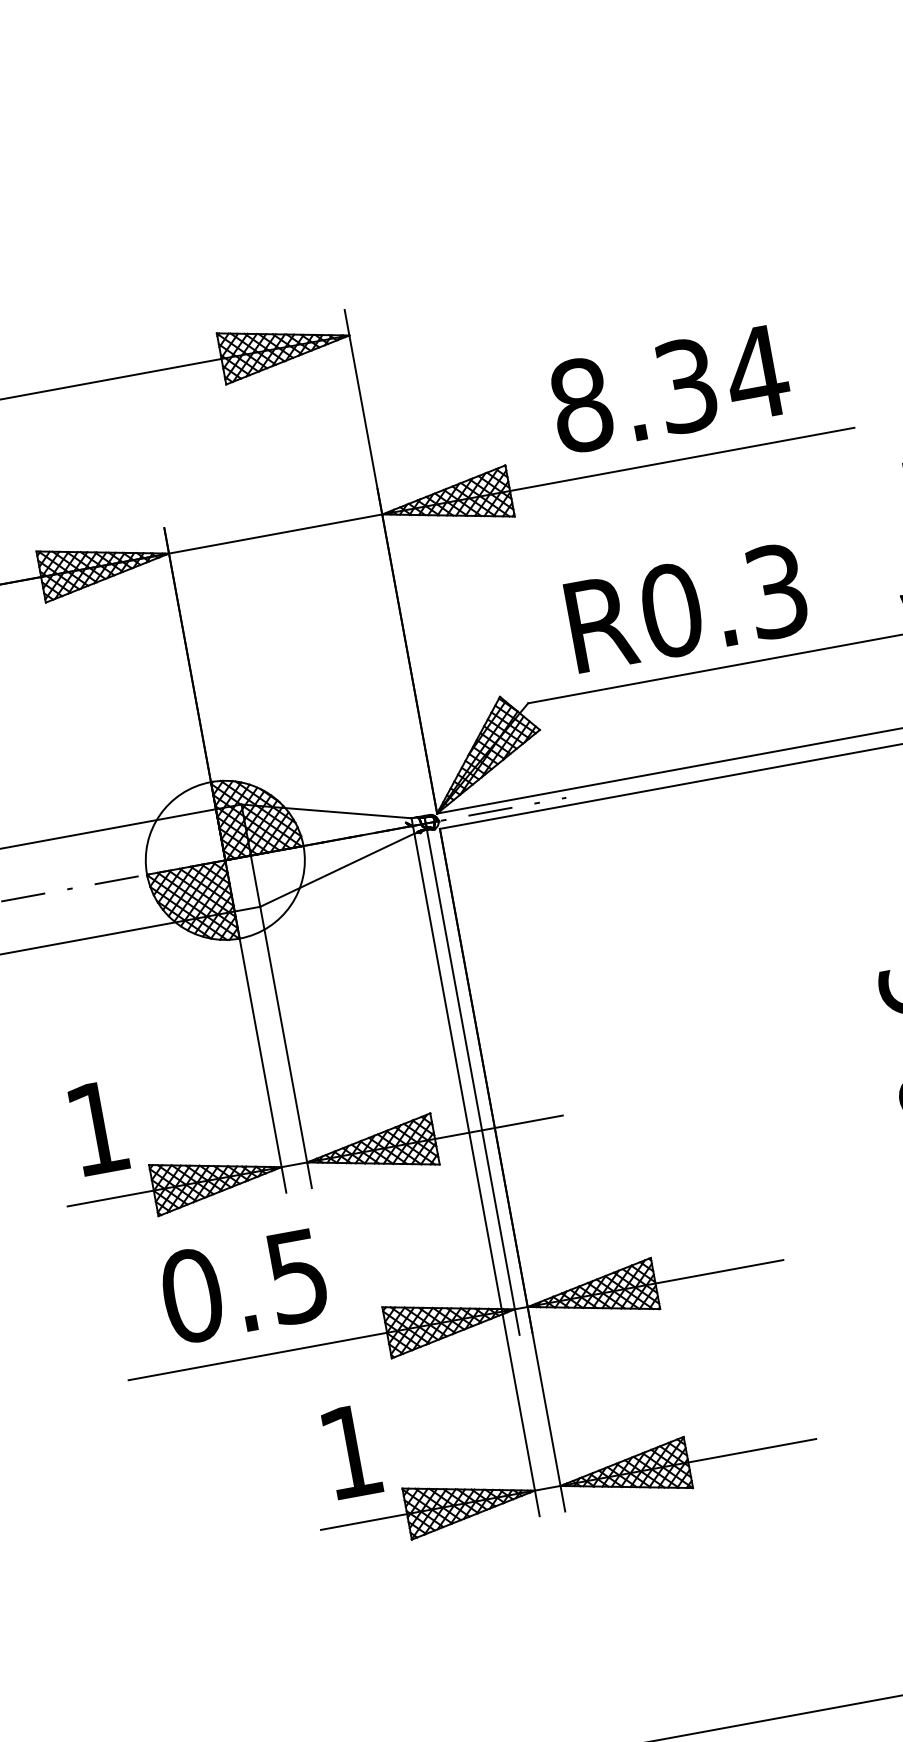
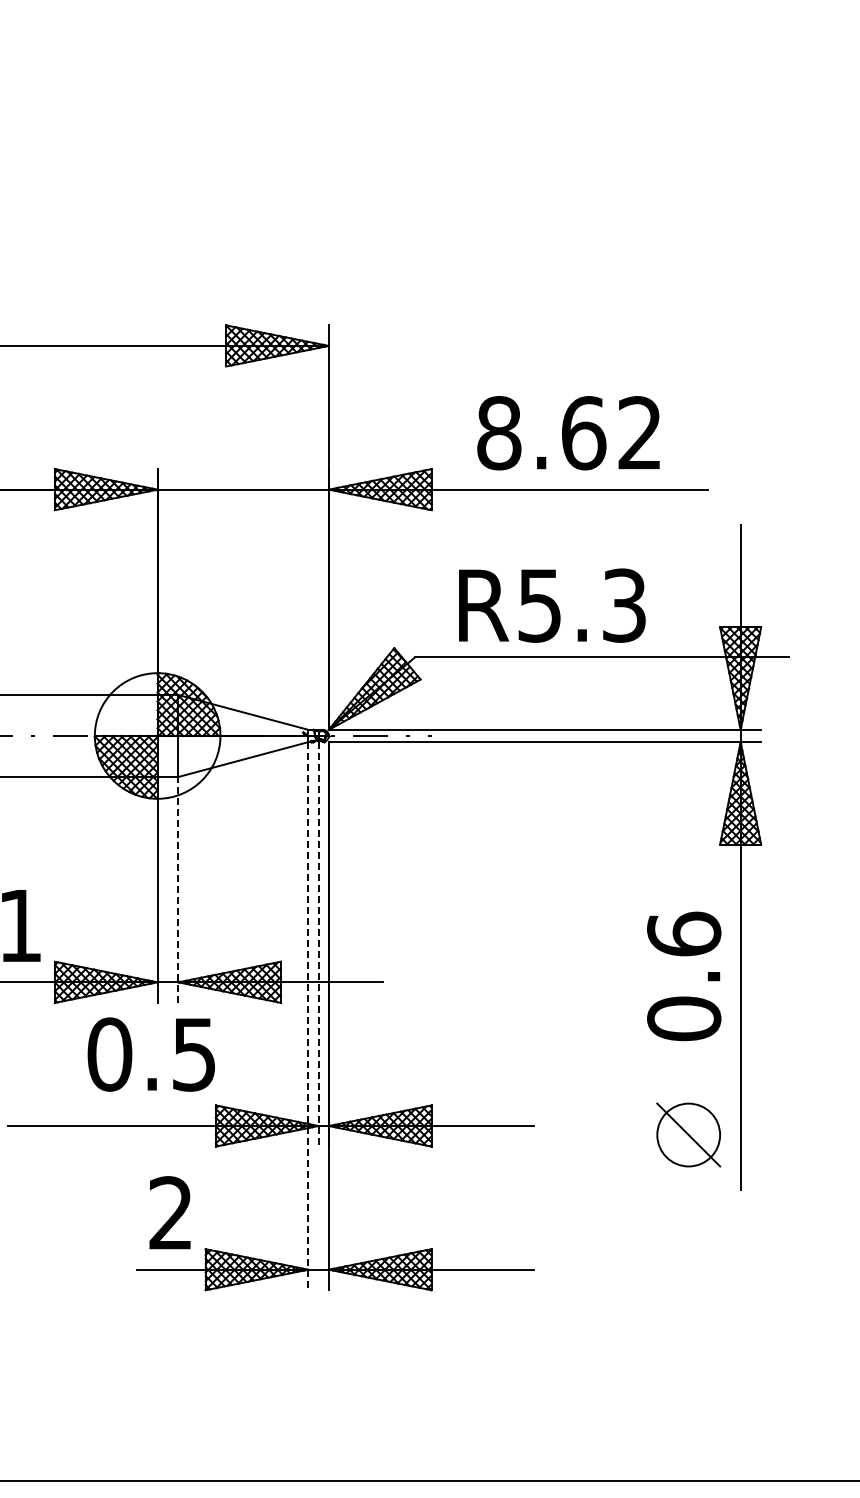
text: (722, 379) -> (612, 433), 8.34 -> 8.62
text: (671, 610) -> (539, 605), R0.3 -> R5.3
line: (286, 1046) -> (178, 889), solid -> dashed
line: (473, 1083) -> (318, 944), solid -> dashed
line: (477, 1175) -> (308, 1016), solid -> dashed
text: (242, 1286) -> (150, 1054), moved
text: (350, 1450) -> (170, 1212), 1 -> 2

